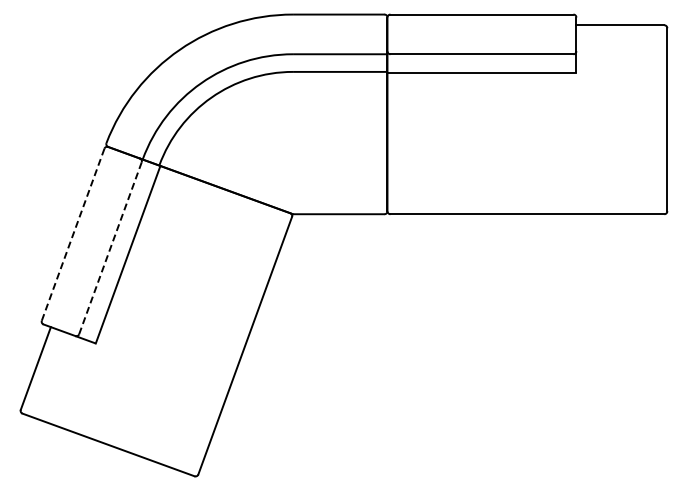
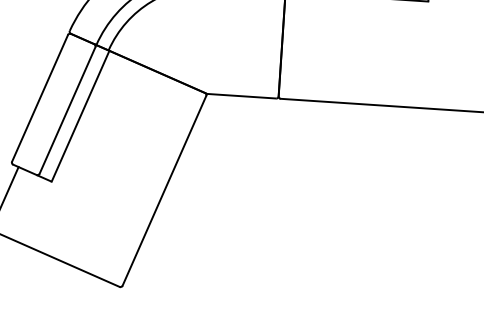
line: (73, 234) -> (40, 98), dashed -> solid
line: (110, 248) -> (67, 110), dashed -> solid

